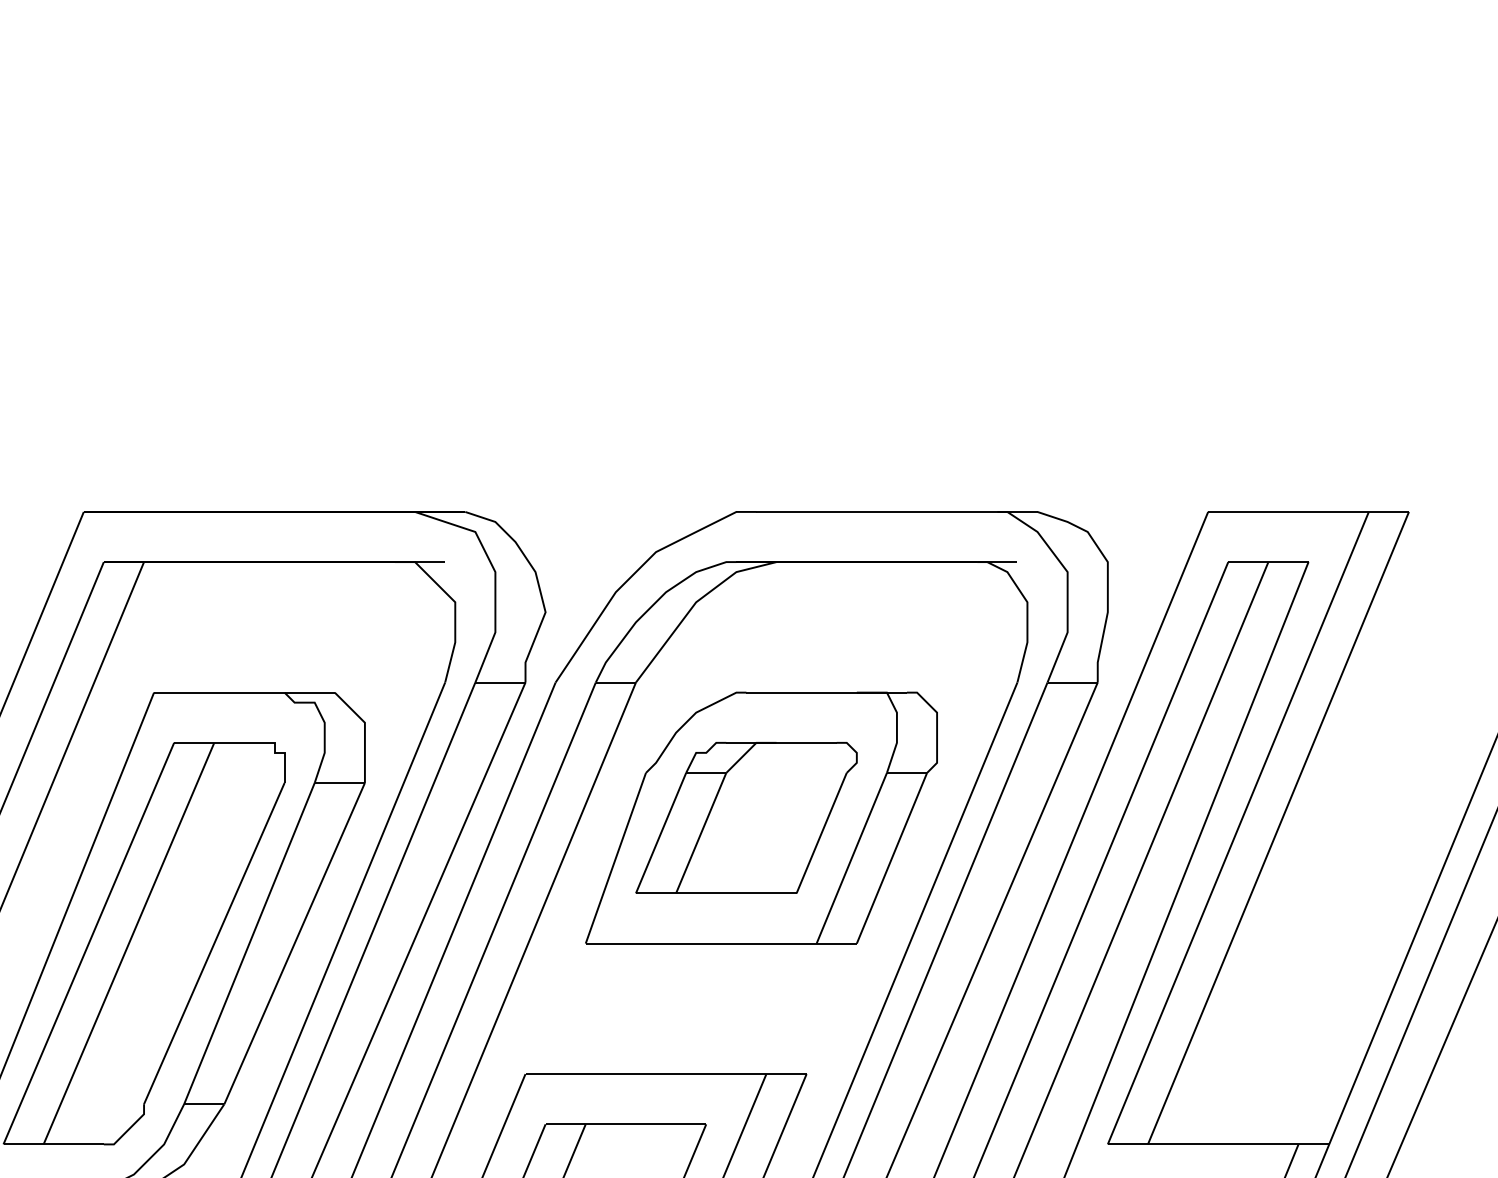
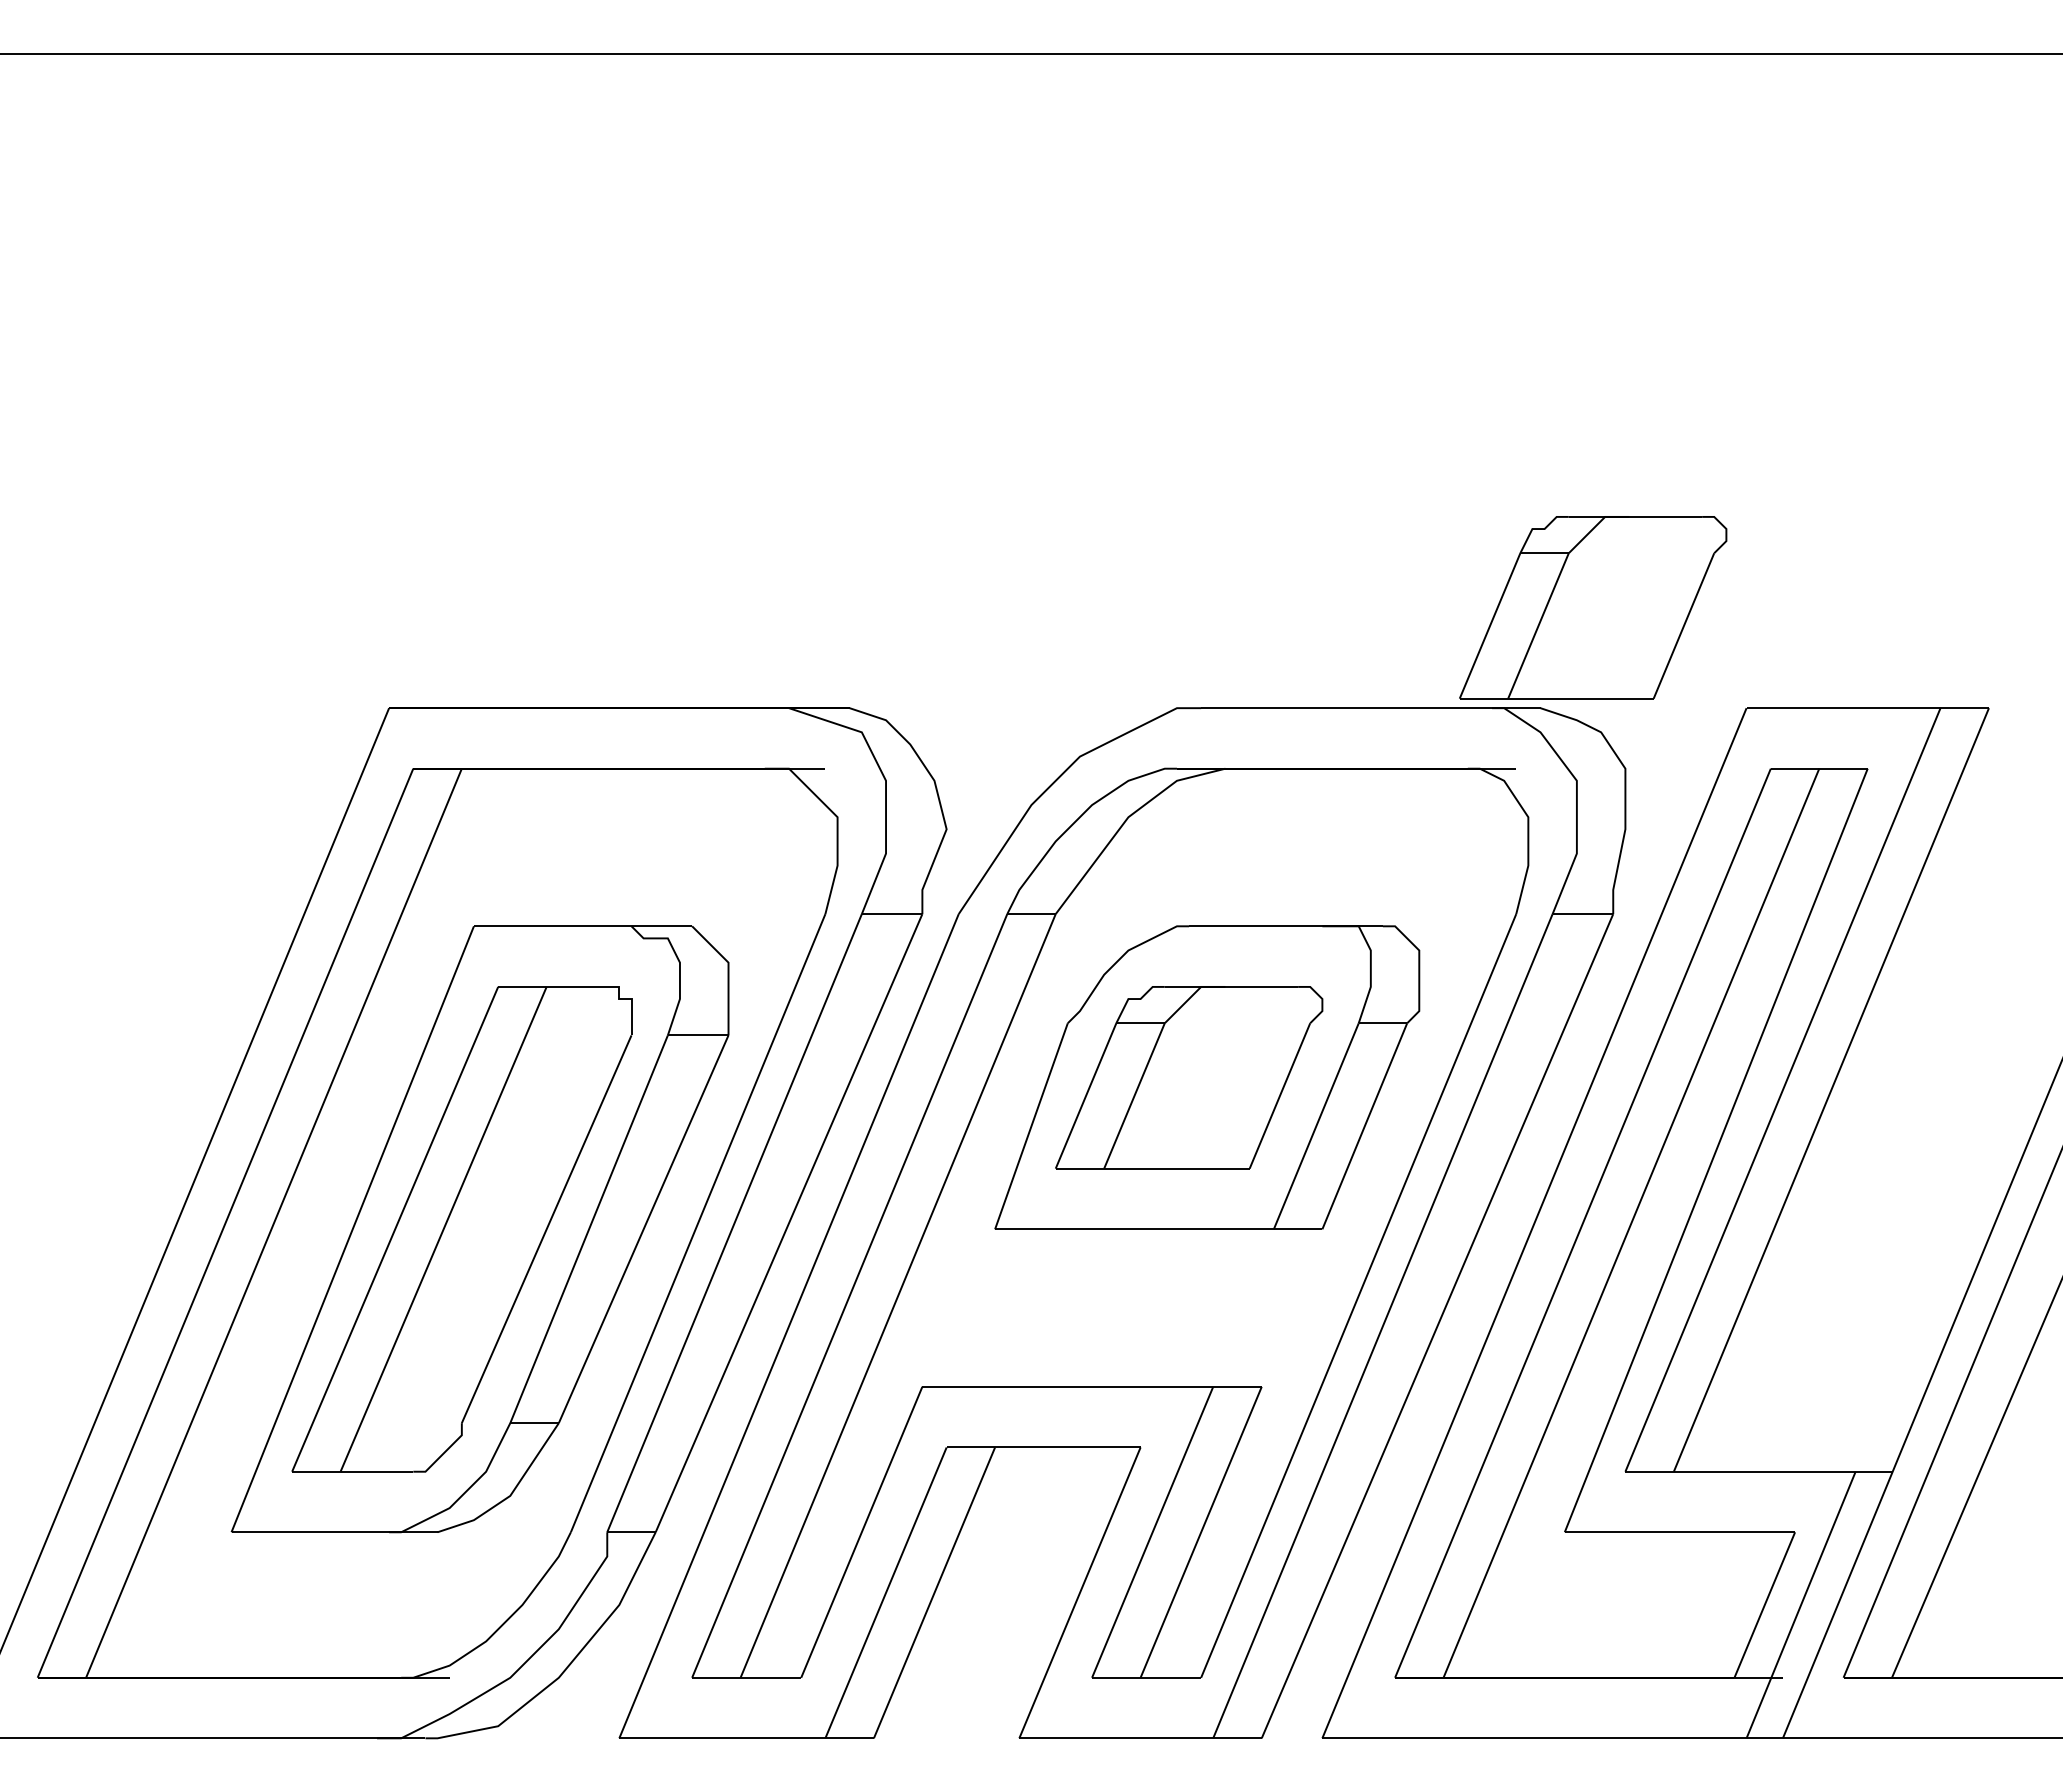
part: (1081, 428) -> (1593, 607), added

